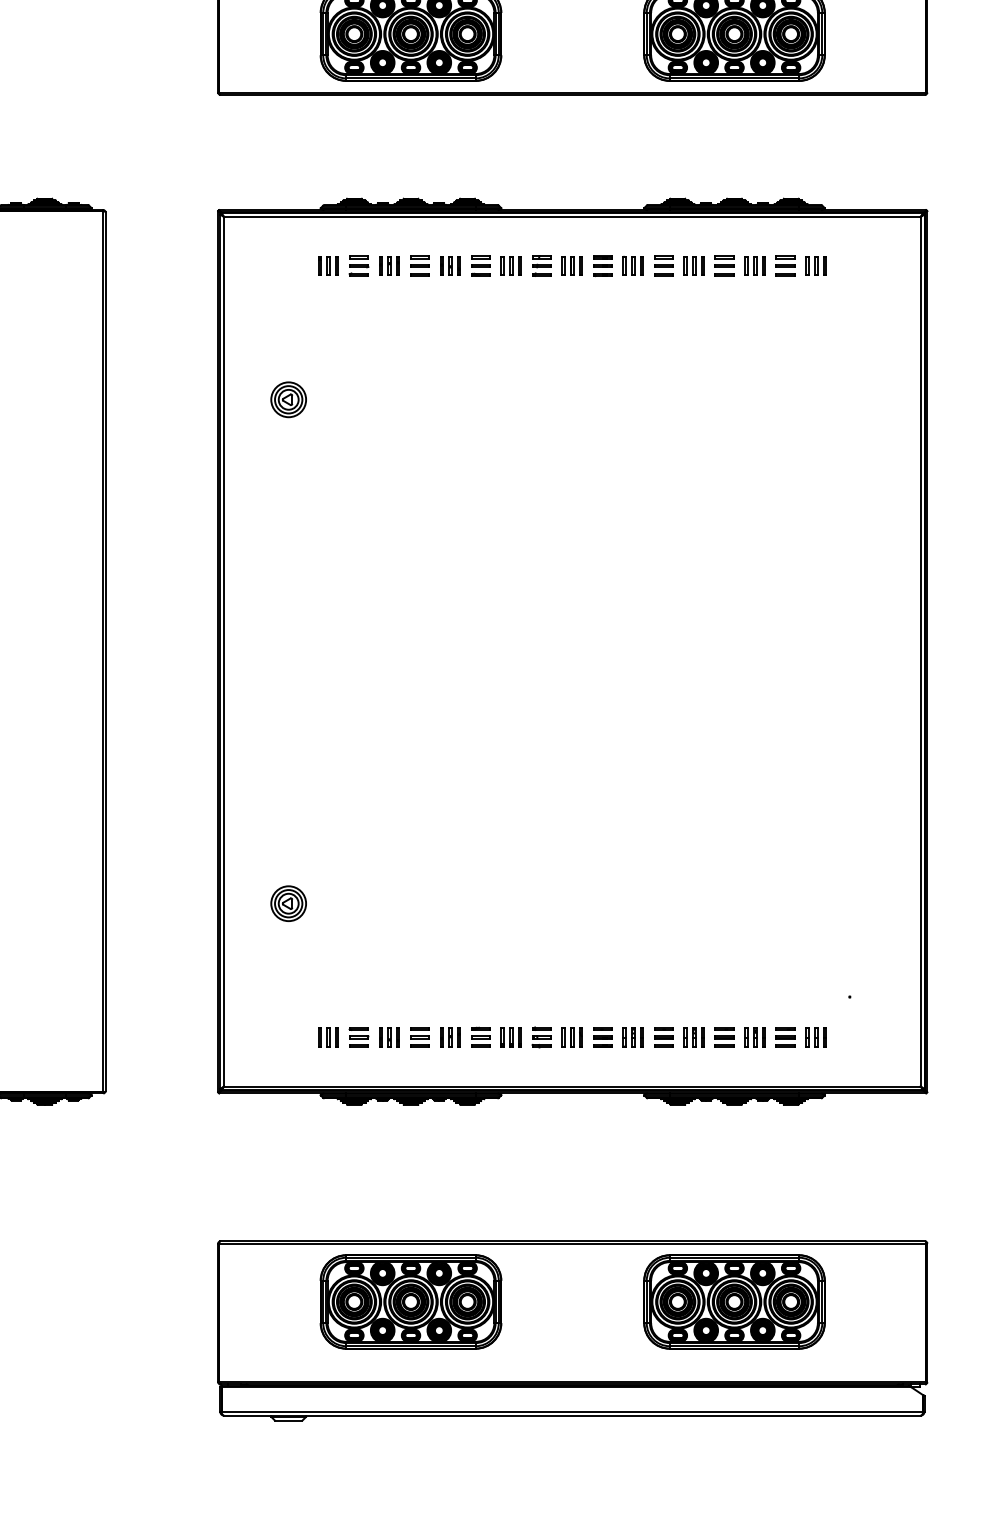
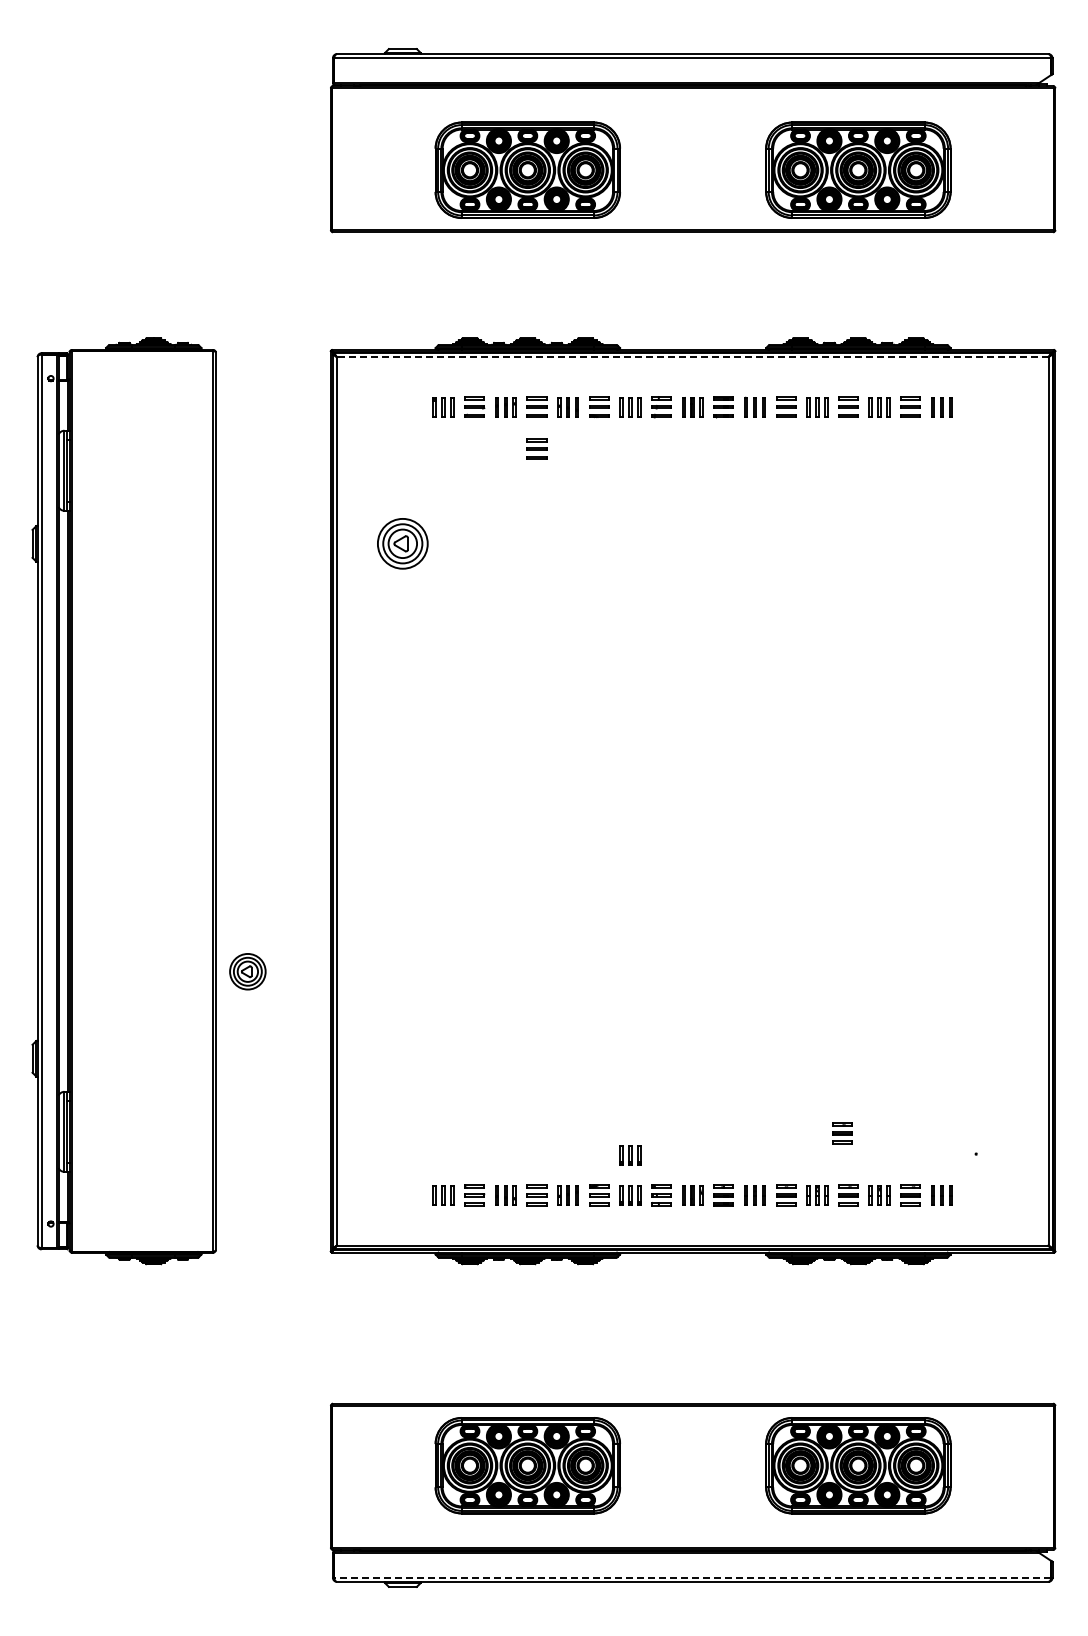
line: (572, 217) -> (692, 357), solid -> dashed
part: (419, 306) -> (536, 448), added
part: (288, 399) -> (402, 543), size x1.4
part: (288, 903) -> (247, 971), moved
part: (718, 976) -> (842, 1133), added
part: (511, 998) -> (630, 1155), added
line: (572, 1411) -> (692, 1577), solid -> dashed

